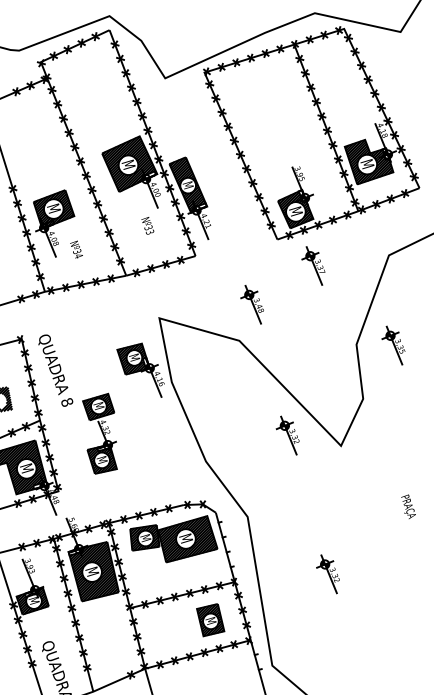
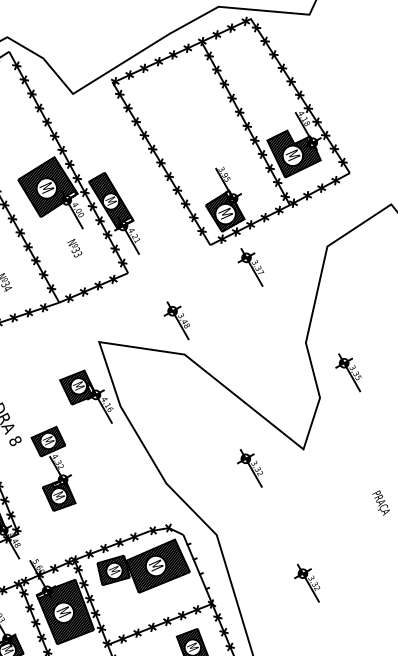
part: (251, 304) -> (176, 320), moved
part: (393, 345) -> (348, 372), moved
part: (287, 435) -> (249, 468), moved

